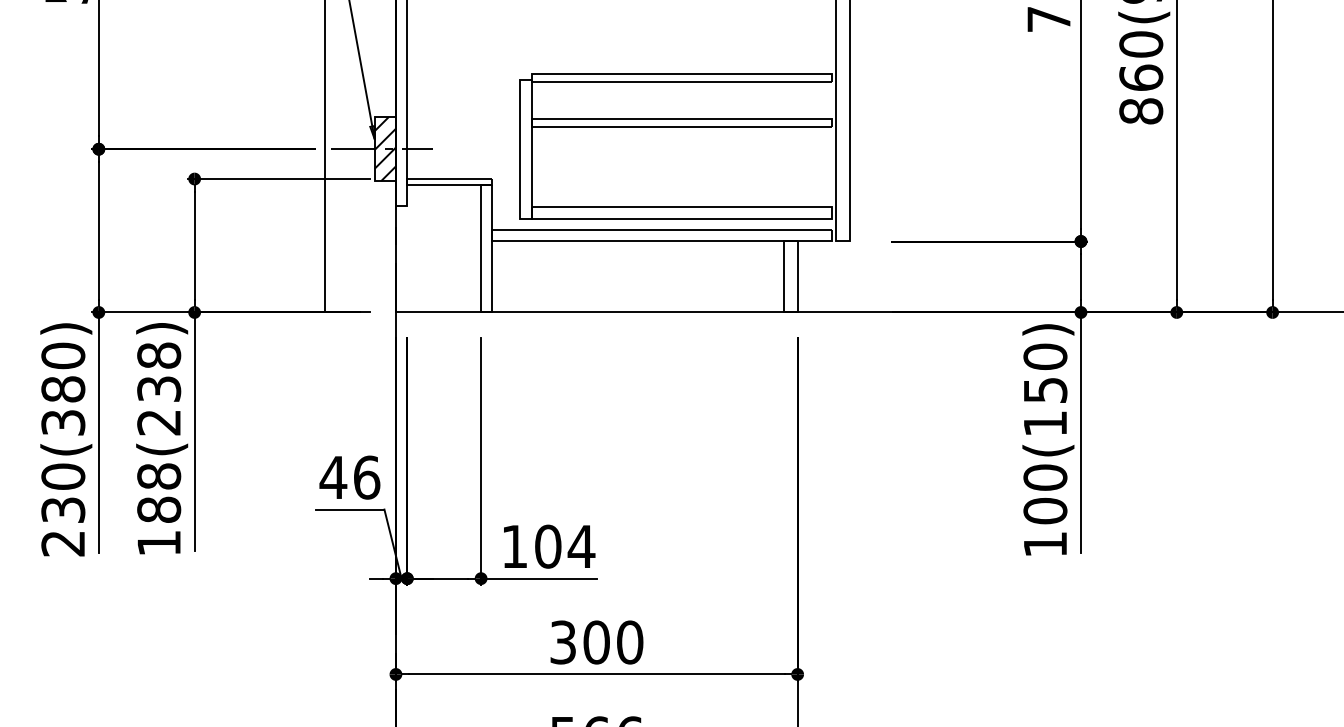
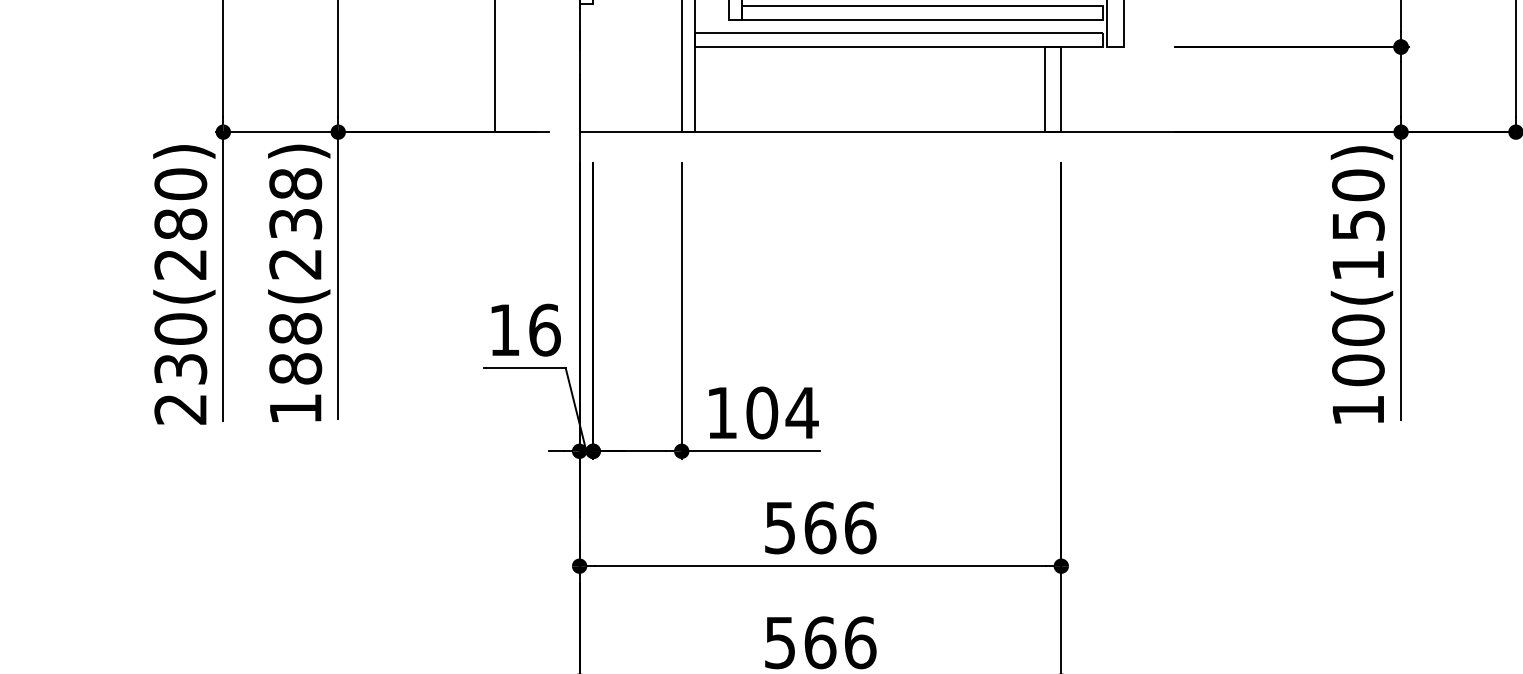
text: (63, 422) -> (180, 264), 230(380) -> 230(280)
text: (333, 477) -> (504, 330), 46 -> 16
text: (597, 642) -> (821, 527), 300 -> 566

